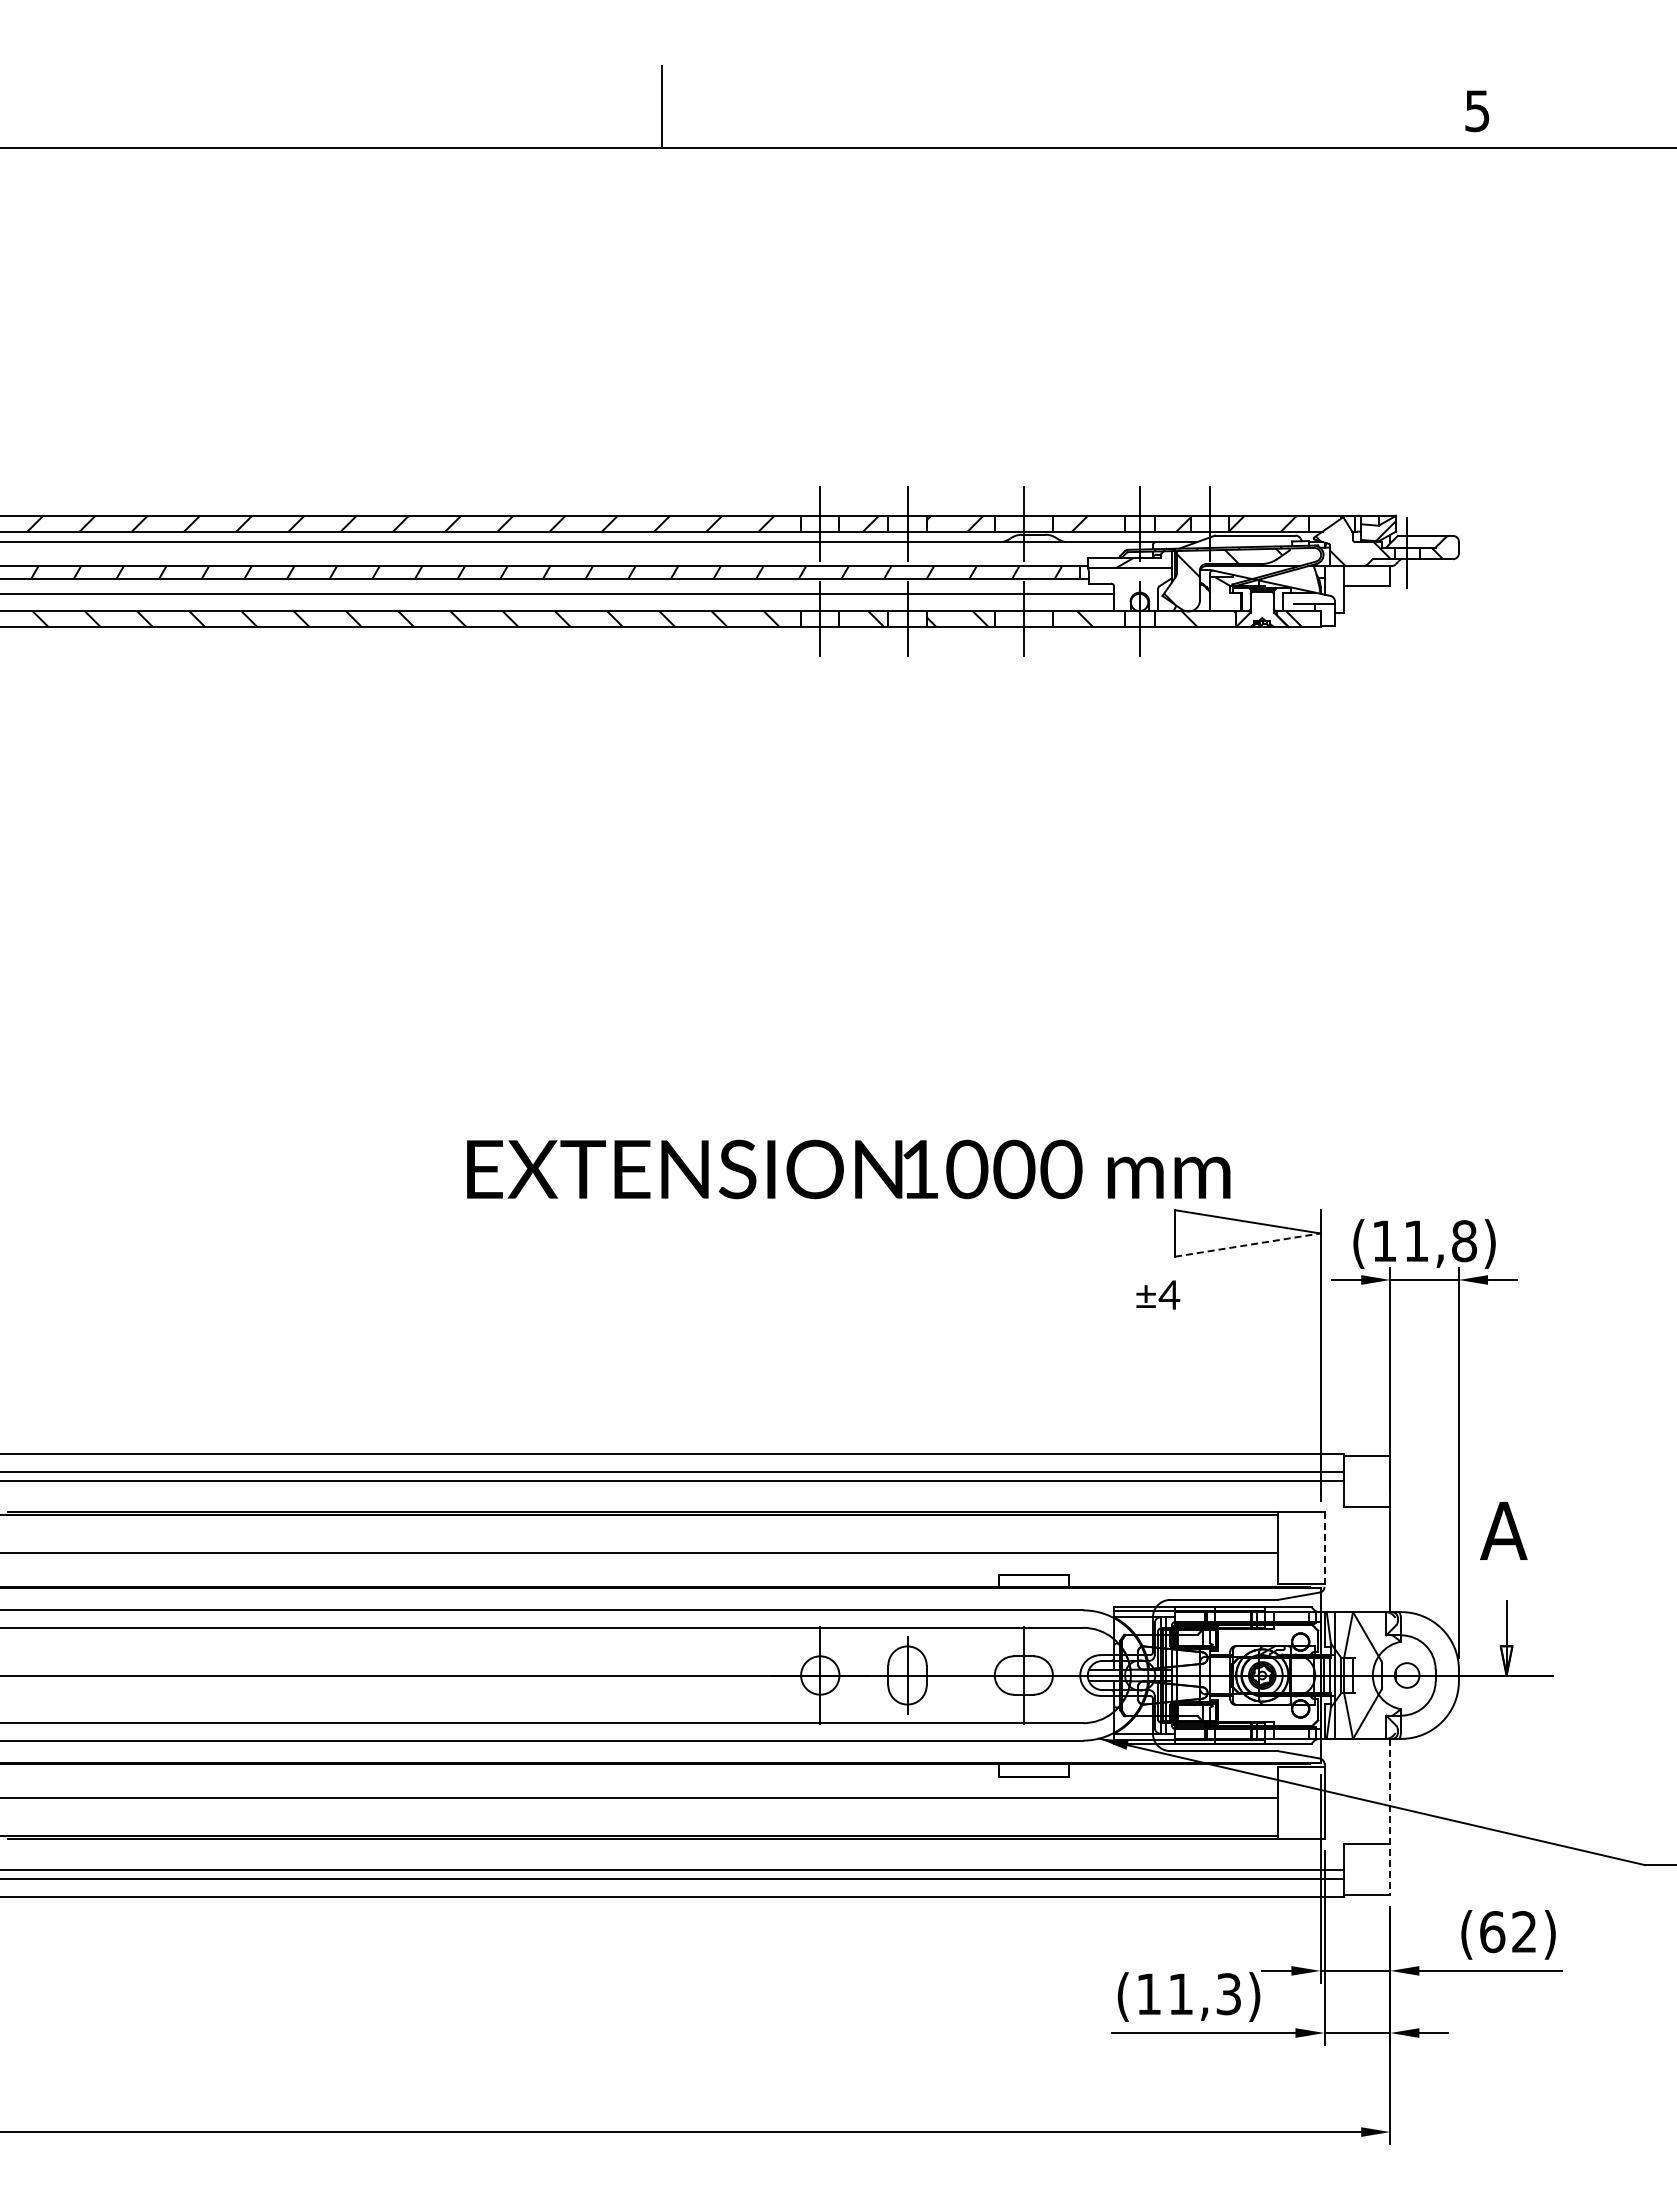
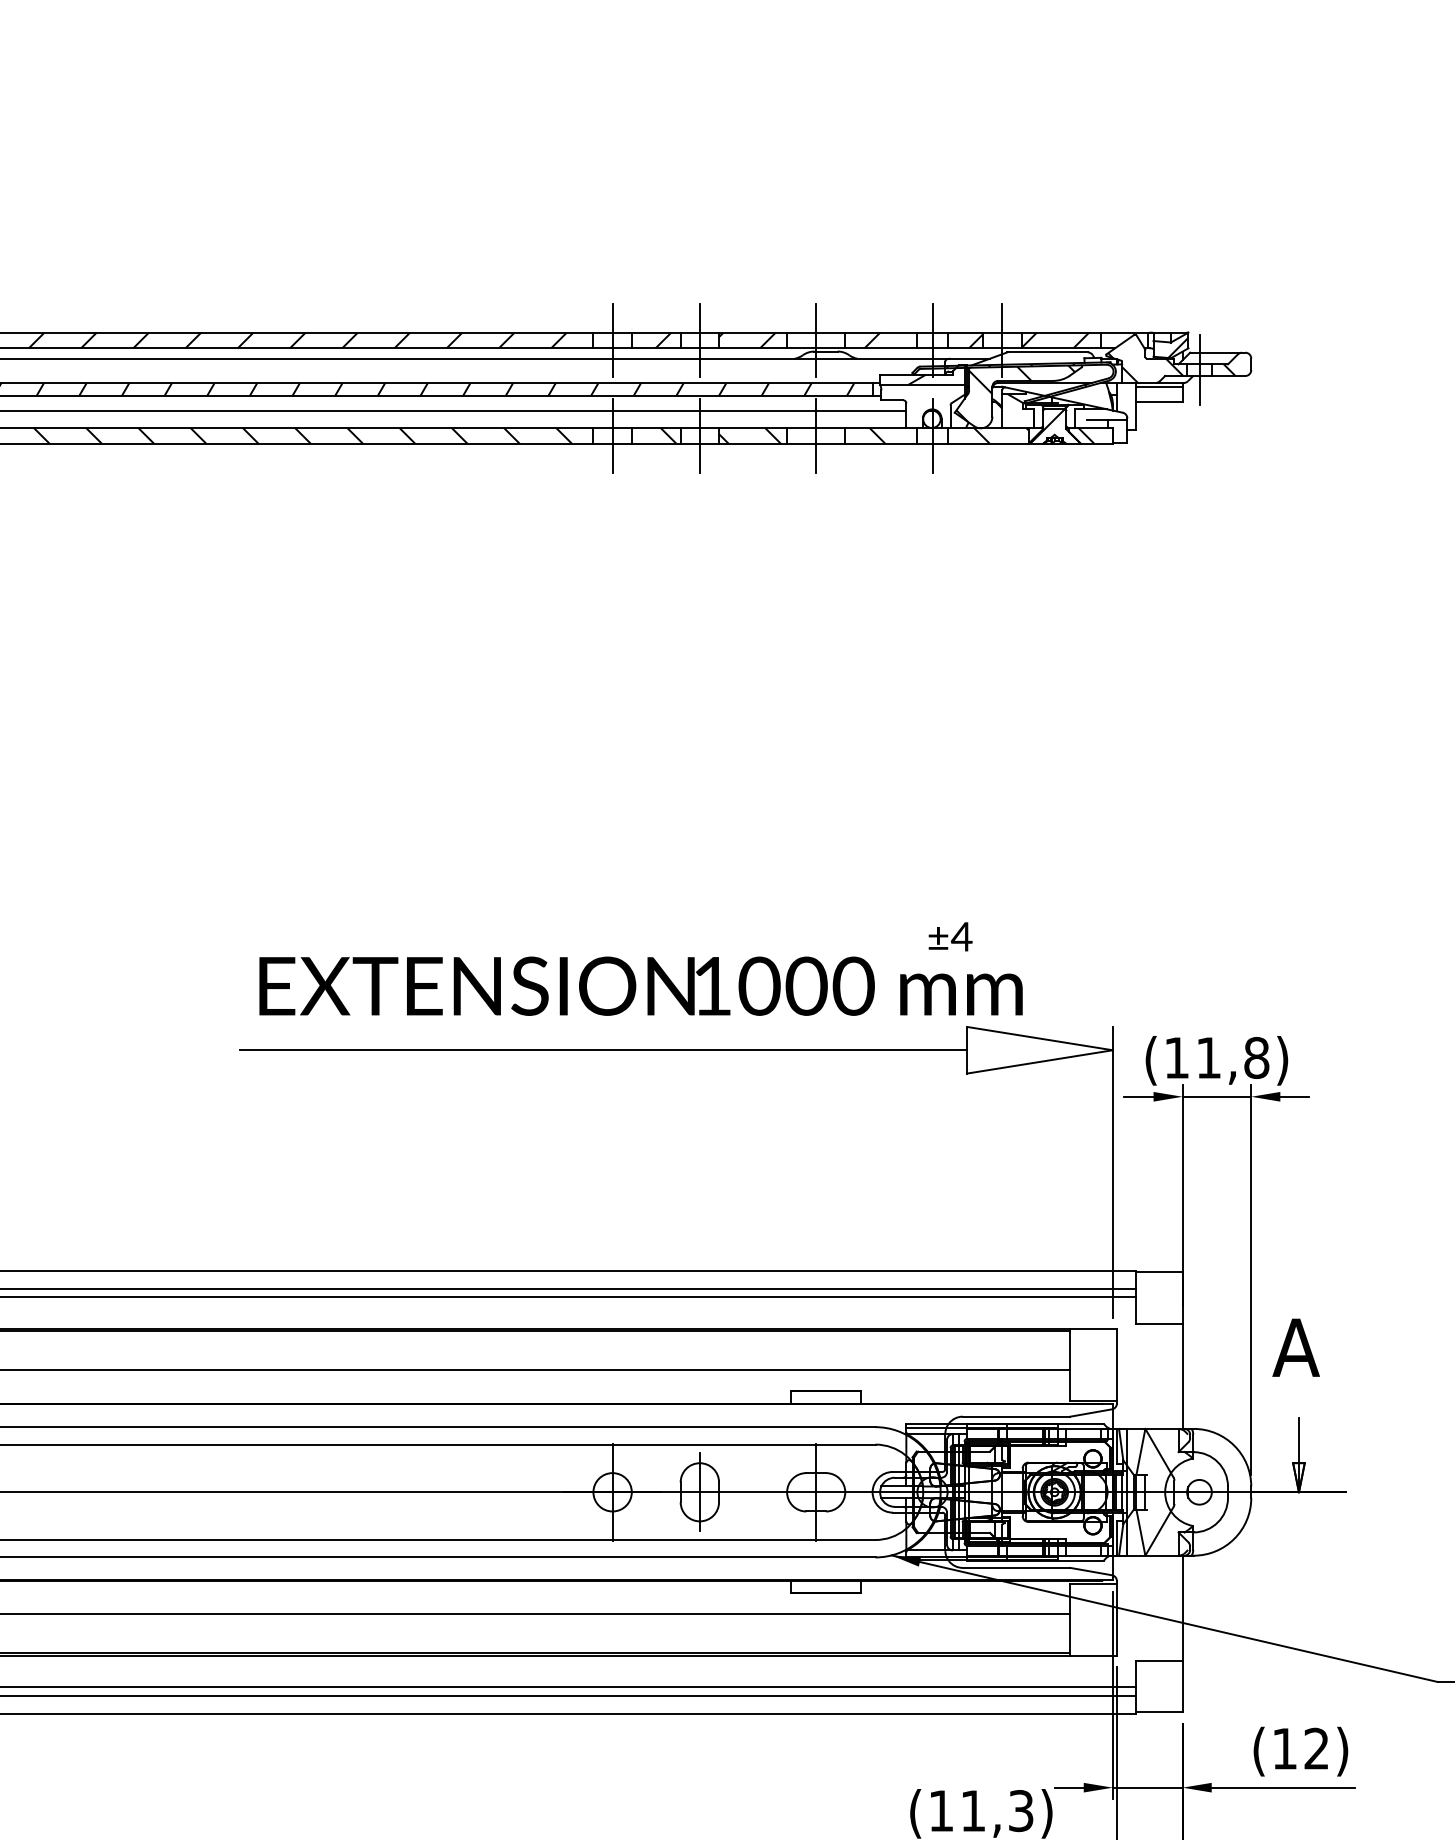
line: (1366, 569) -> (1158, 386), added
hatch: (1254, 609) -> (1046, 426), added
line: (811, 1233) -> (603, 1050), added
line: (1247, 1245) -> (1039, 1062), dashed -> solid
text: (1158, 1294) -> (950, 936), moved
line: (1324, 1549) -> (1116, 1366), dashed -> solid
line: (1390, 1817) -> (1182, 1634), dashed -> solid
text: (1492, 1932) -> (1284, 1749), (62) -> (12)

